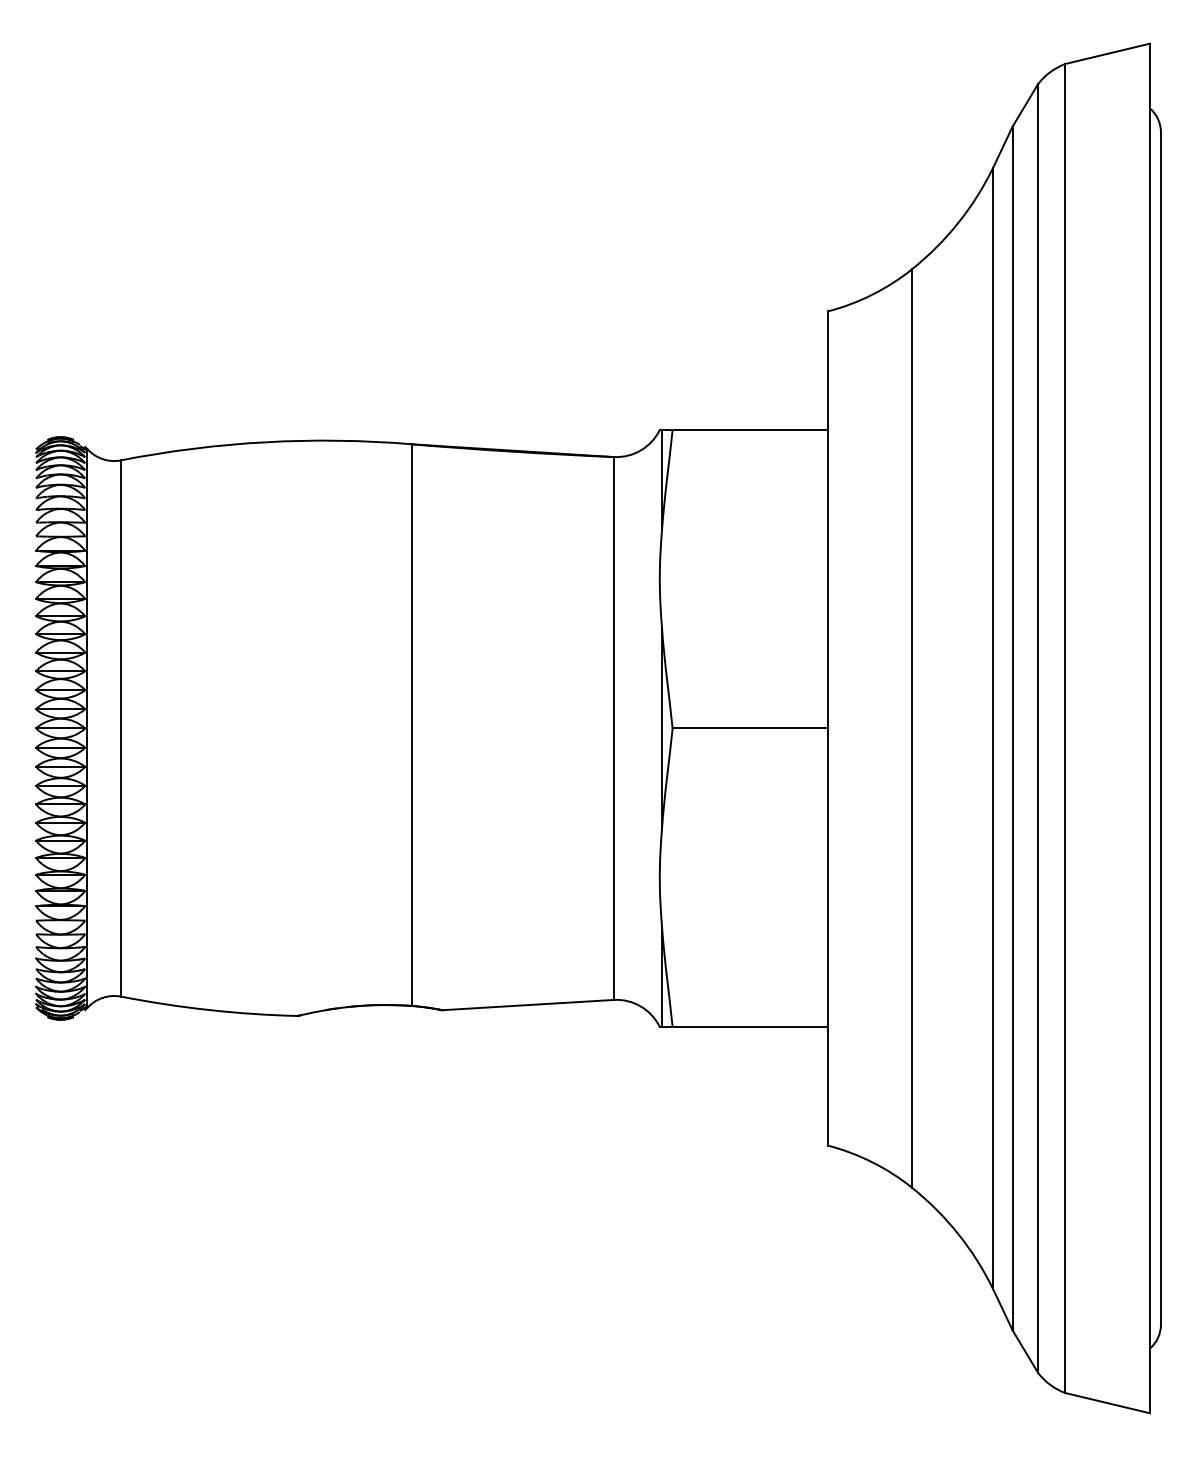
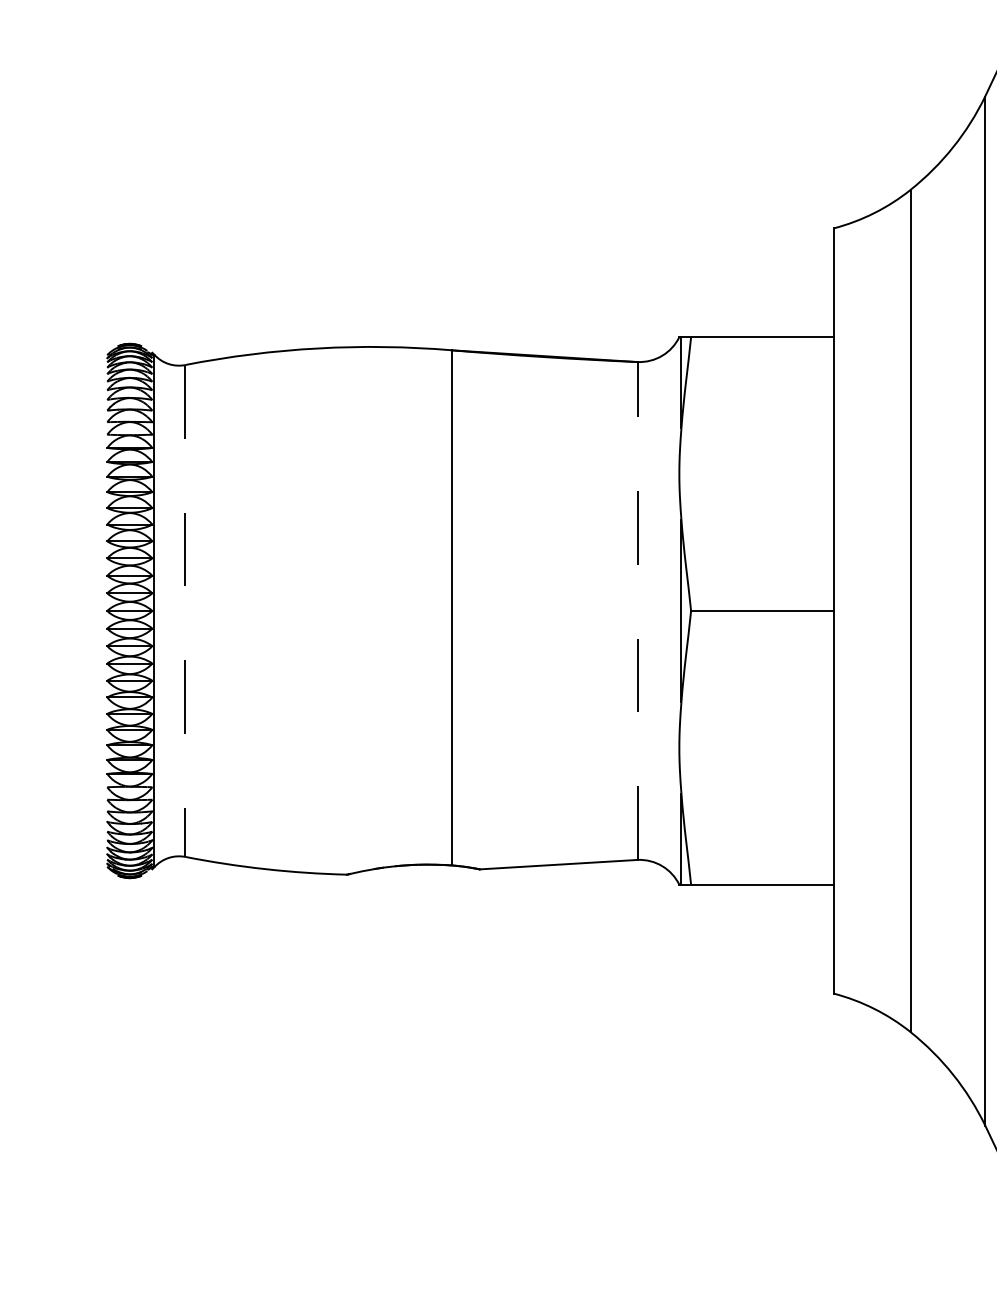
line: (121, 728) -> (185, 610), solid -> dashed
line: (614, 728) -> (637, 610), solid -> dashed

